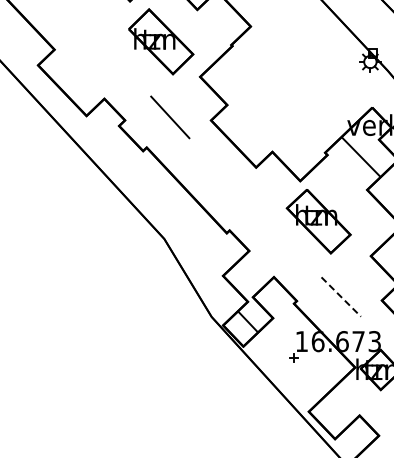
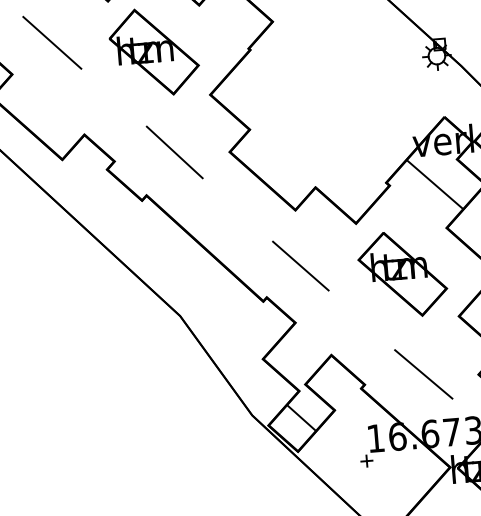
line: (86, 28) -> (52, 42), added
line: (256, 209) -> (300, 266), added
part: (318, 221) -> (402, 274), moved
line: (341, 297) -> (424, 375), dashed -> solid

